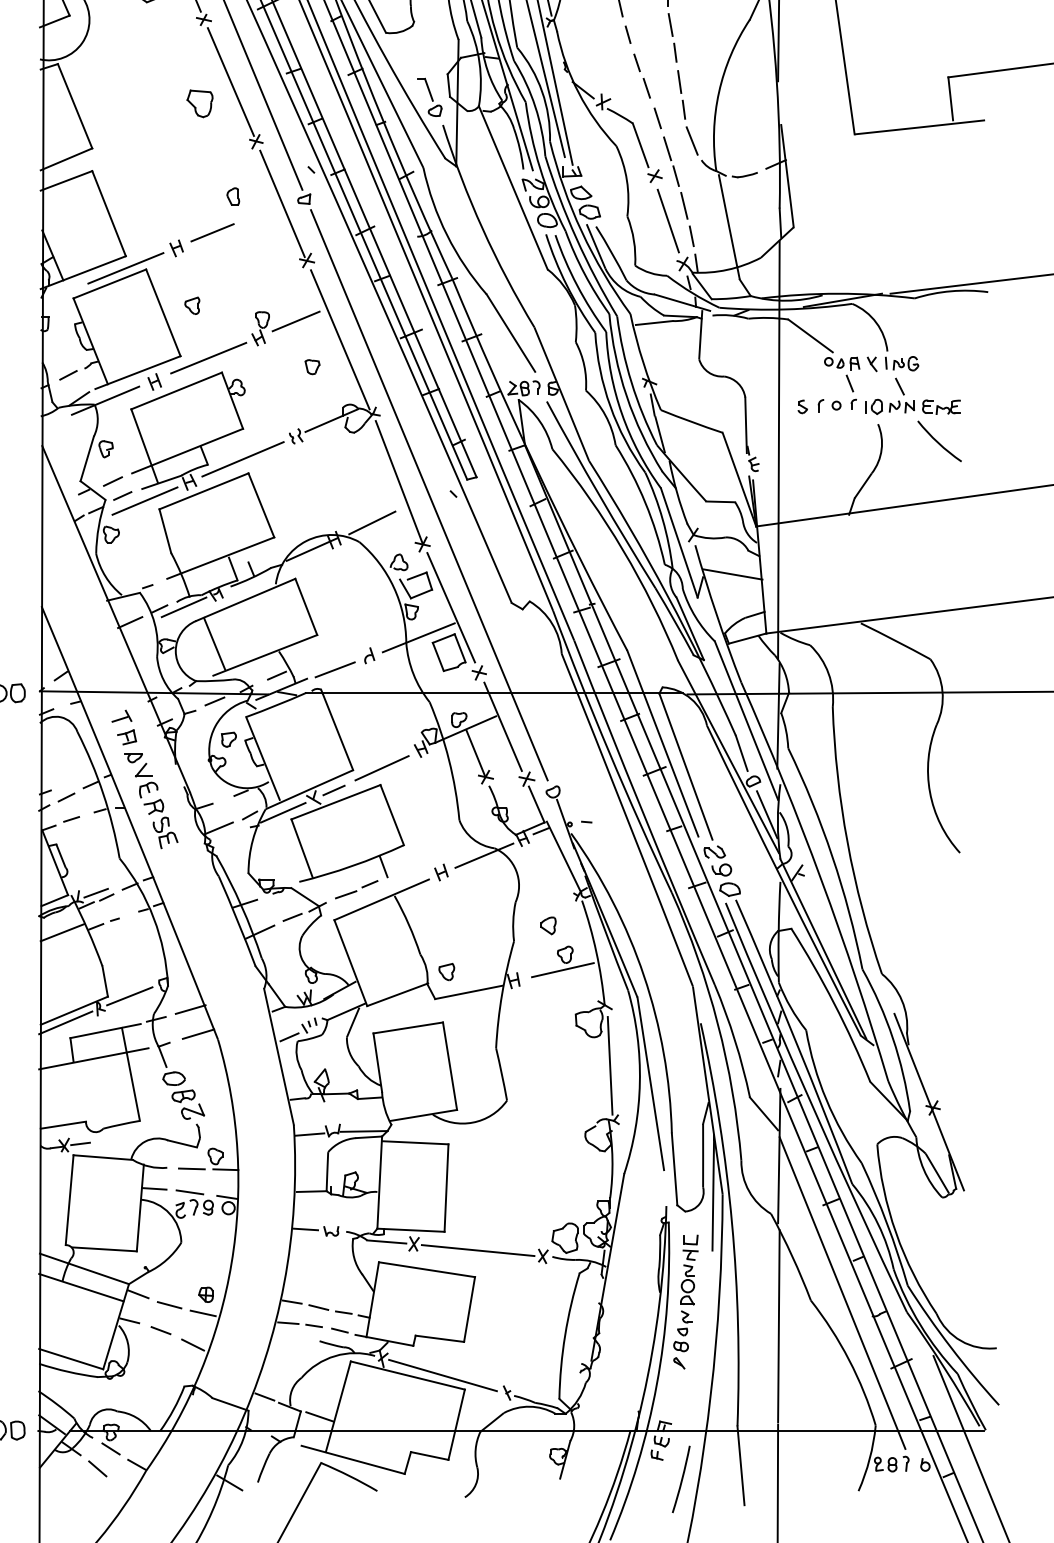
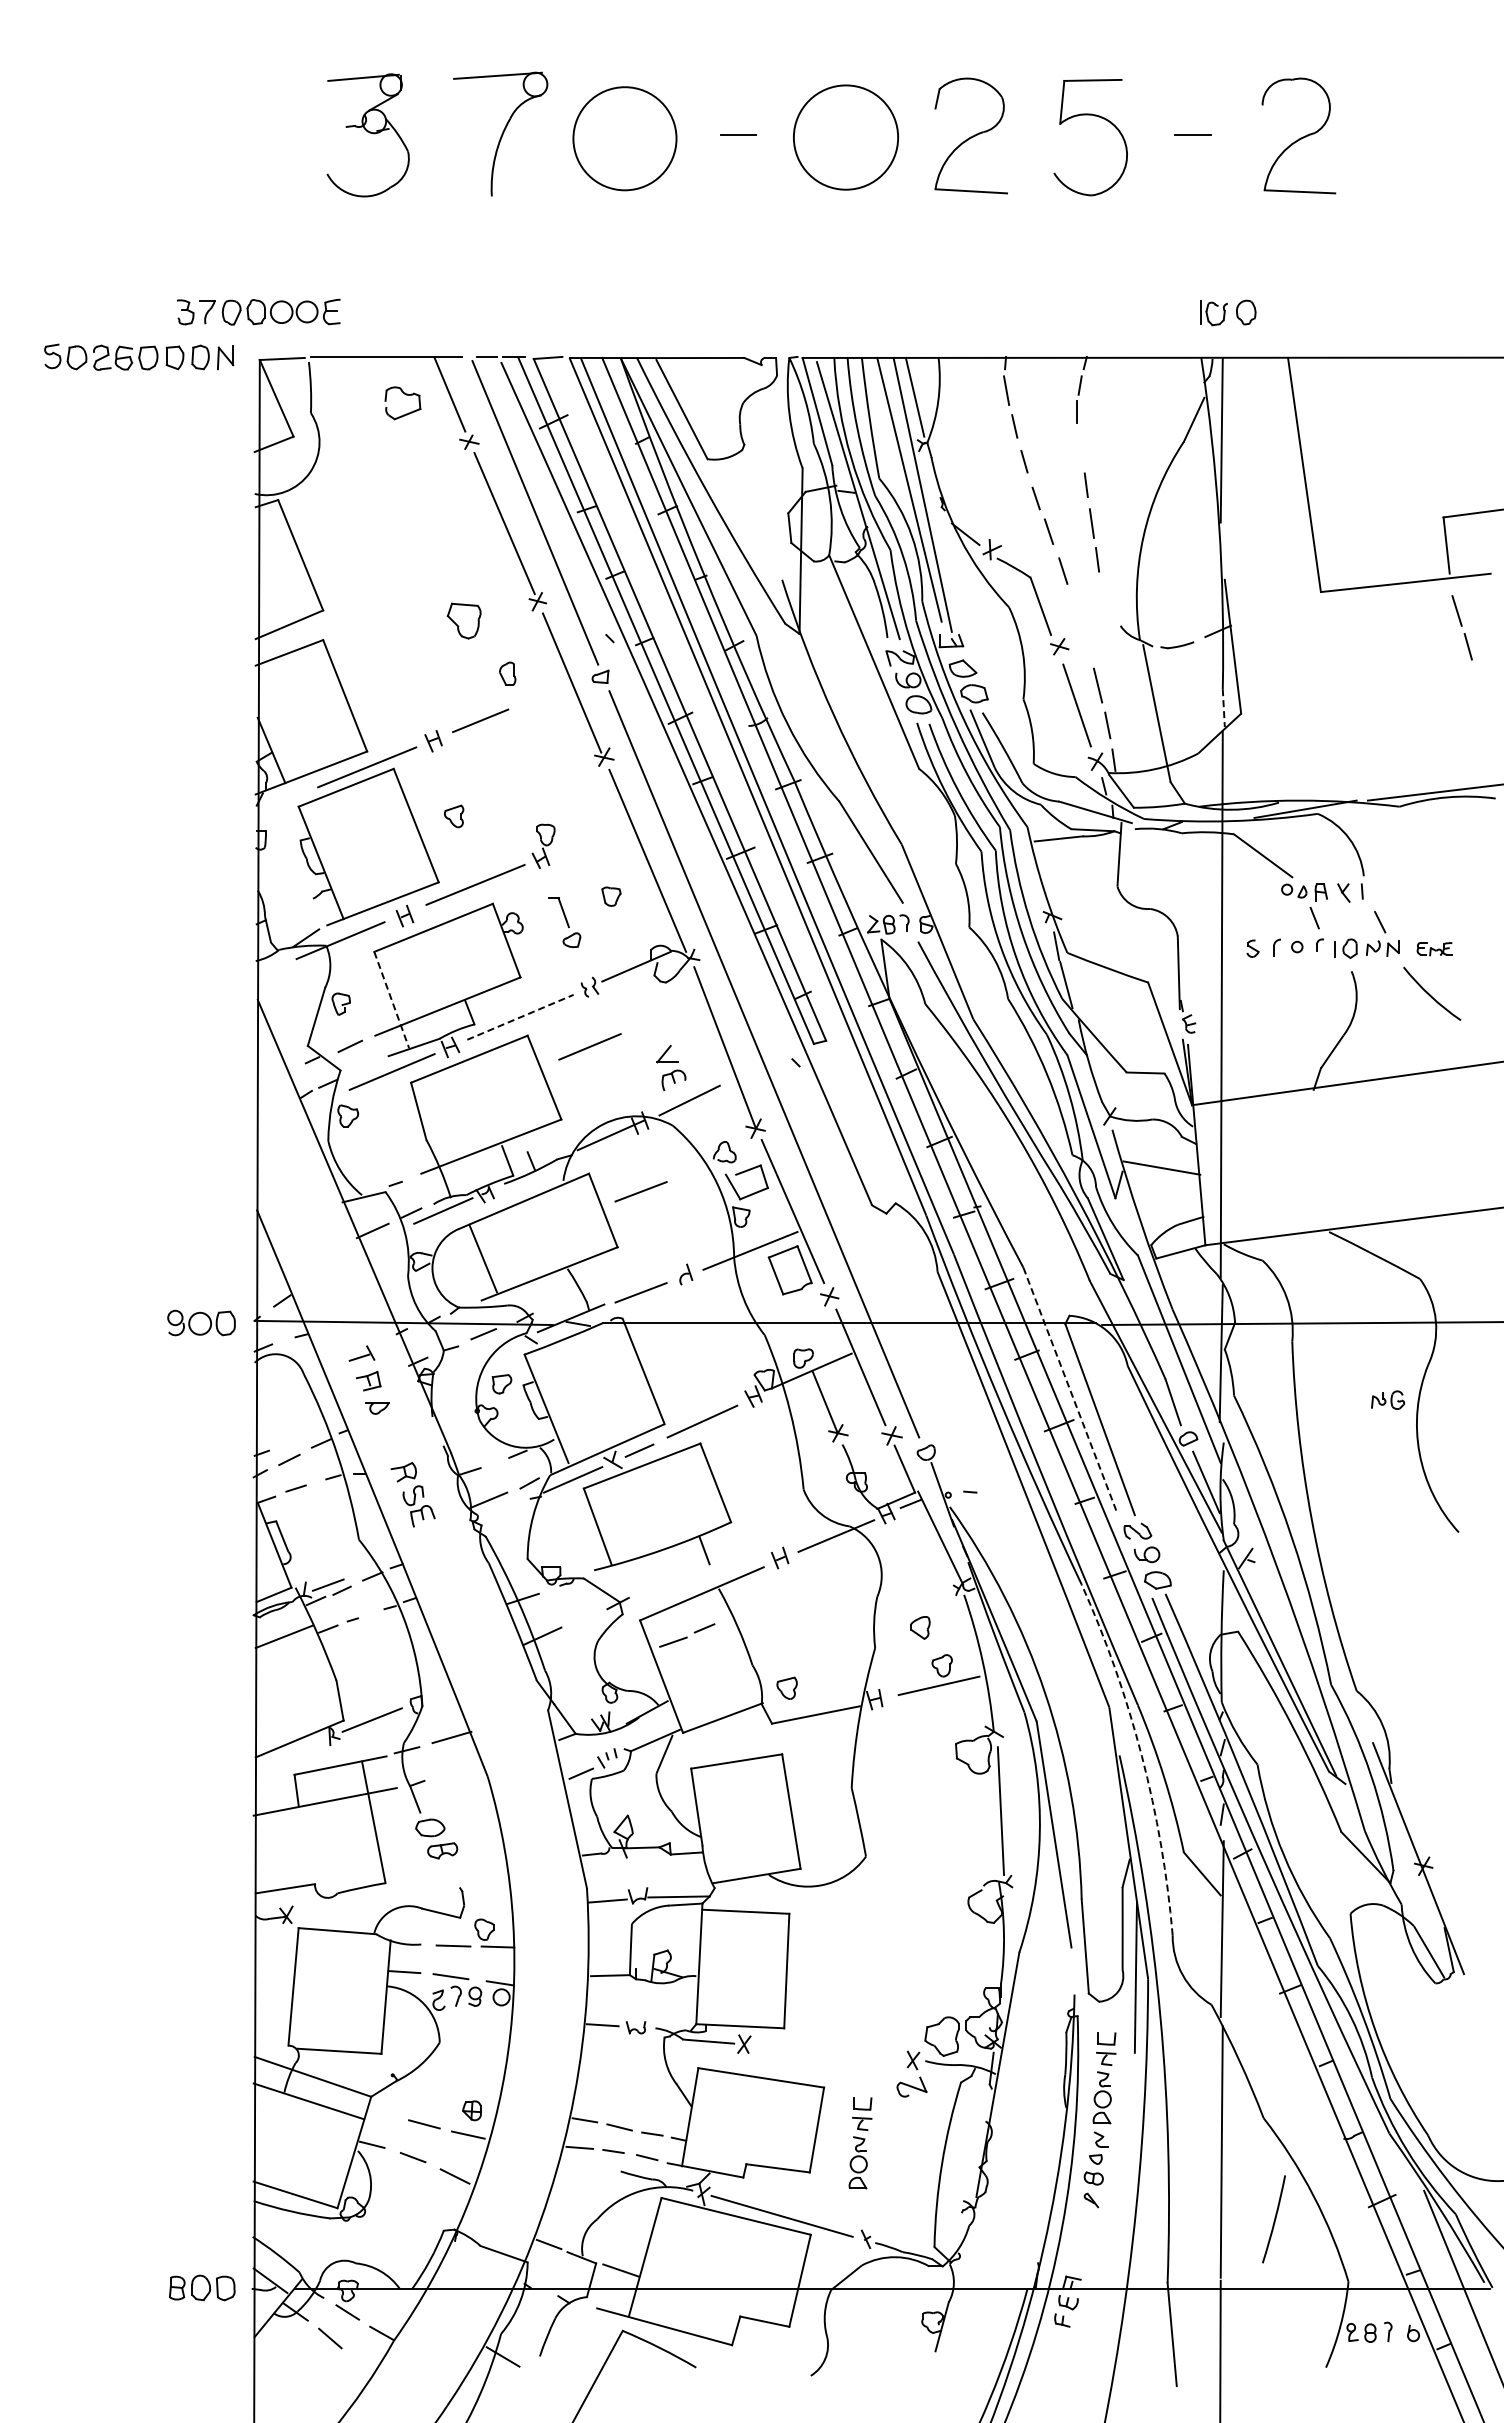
line: (670, 24) -> (1079, 448), removed
part: (429, 97) -> (564, 922), moved
part: (199, 103) -> (463, 620), moved
line: (692, 140) -> (1108, 600), removed
part: (670, 161) -> (1461, 627), moved
line: (780, 223) -> (1223, 708), solid -> dashed
line: (295, 321) -> (589, 1046), moved
part: (906, 363) -> (1388, 1399), moved
line: (68, 375) -> (291, 907), removed
part: (941, 406) -> (1434, 948), size x0.7
line: (144, 446) -> (391, 1000), solid -> dashed
line: (243, 459) -> (520, 1017), solid -> dashed
line: (122, 496) -> (362, 1065), removed
line: (334, 592) -> (640, 1191), added
line: (276, 675) -> (564, 1300), removed
line: (663, 743) -> (1070, 1389), solid -> dashed
part: (146, 780) -> (671, 1067), moved
part: (356, 889) -> (687, 1635), moved
line: (292, 917) -> (585, 1616), removed
line: (65, 1022) -> (288, 1754), removed
arc: (717, 1024) -> (1141, 1756), solid -> dashed
line: (197, 1034) -> (461, 1769), removed
part: (192, 1111) -> (911, 2086), moved
line: (80, 1143) -> (307, 1912), removed
line: (477, 1250) -> (827, 2052), removed
line: (138, 1293) -> (383, 2109), removed
line: (842, 1293) -> (1304, 2108), removed
part: (502, 1319) -> (860, 2143), added
arc: (681, 1479) -> (1274, 2219), moved

